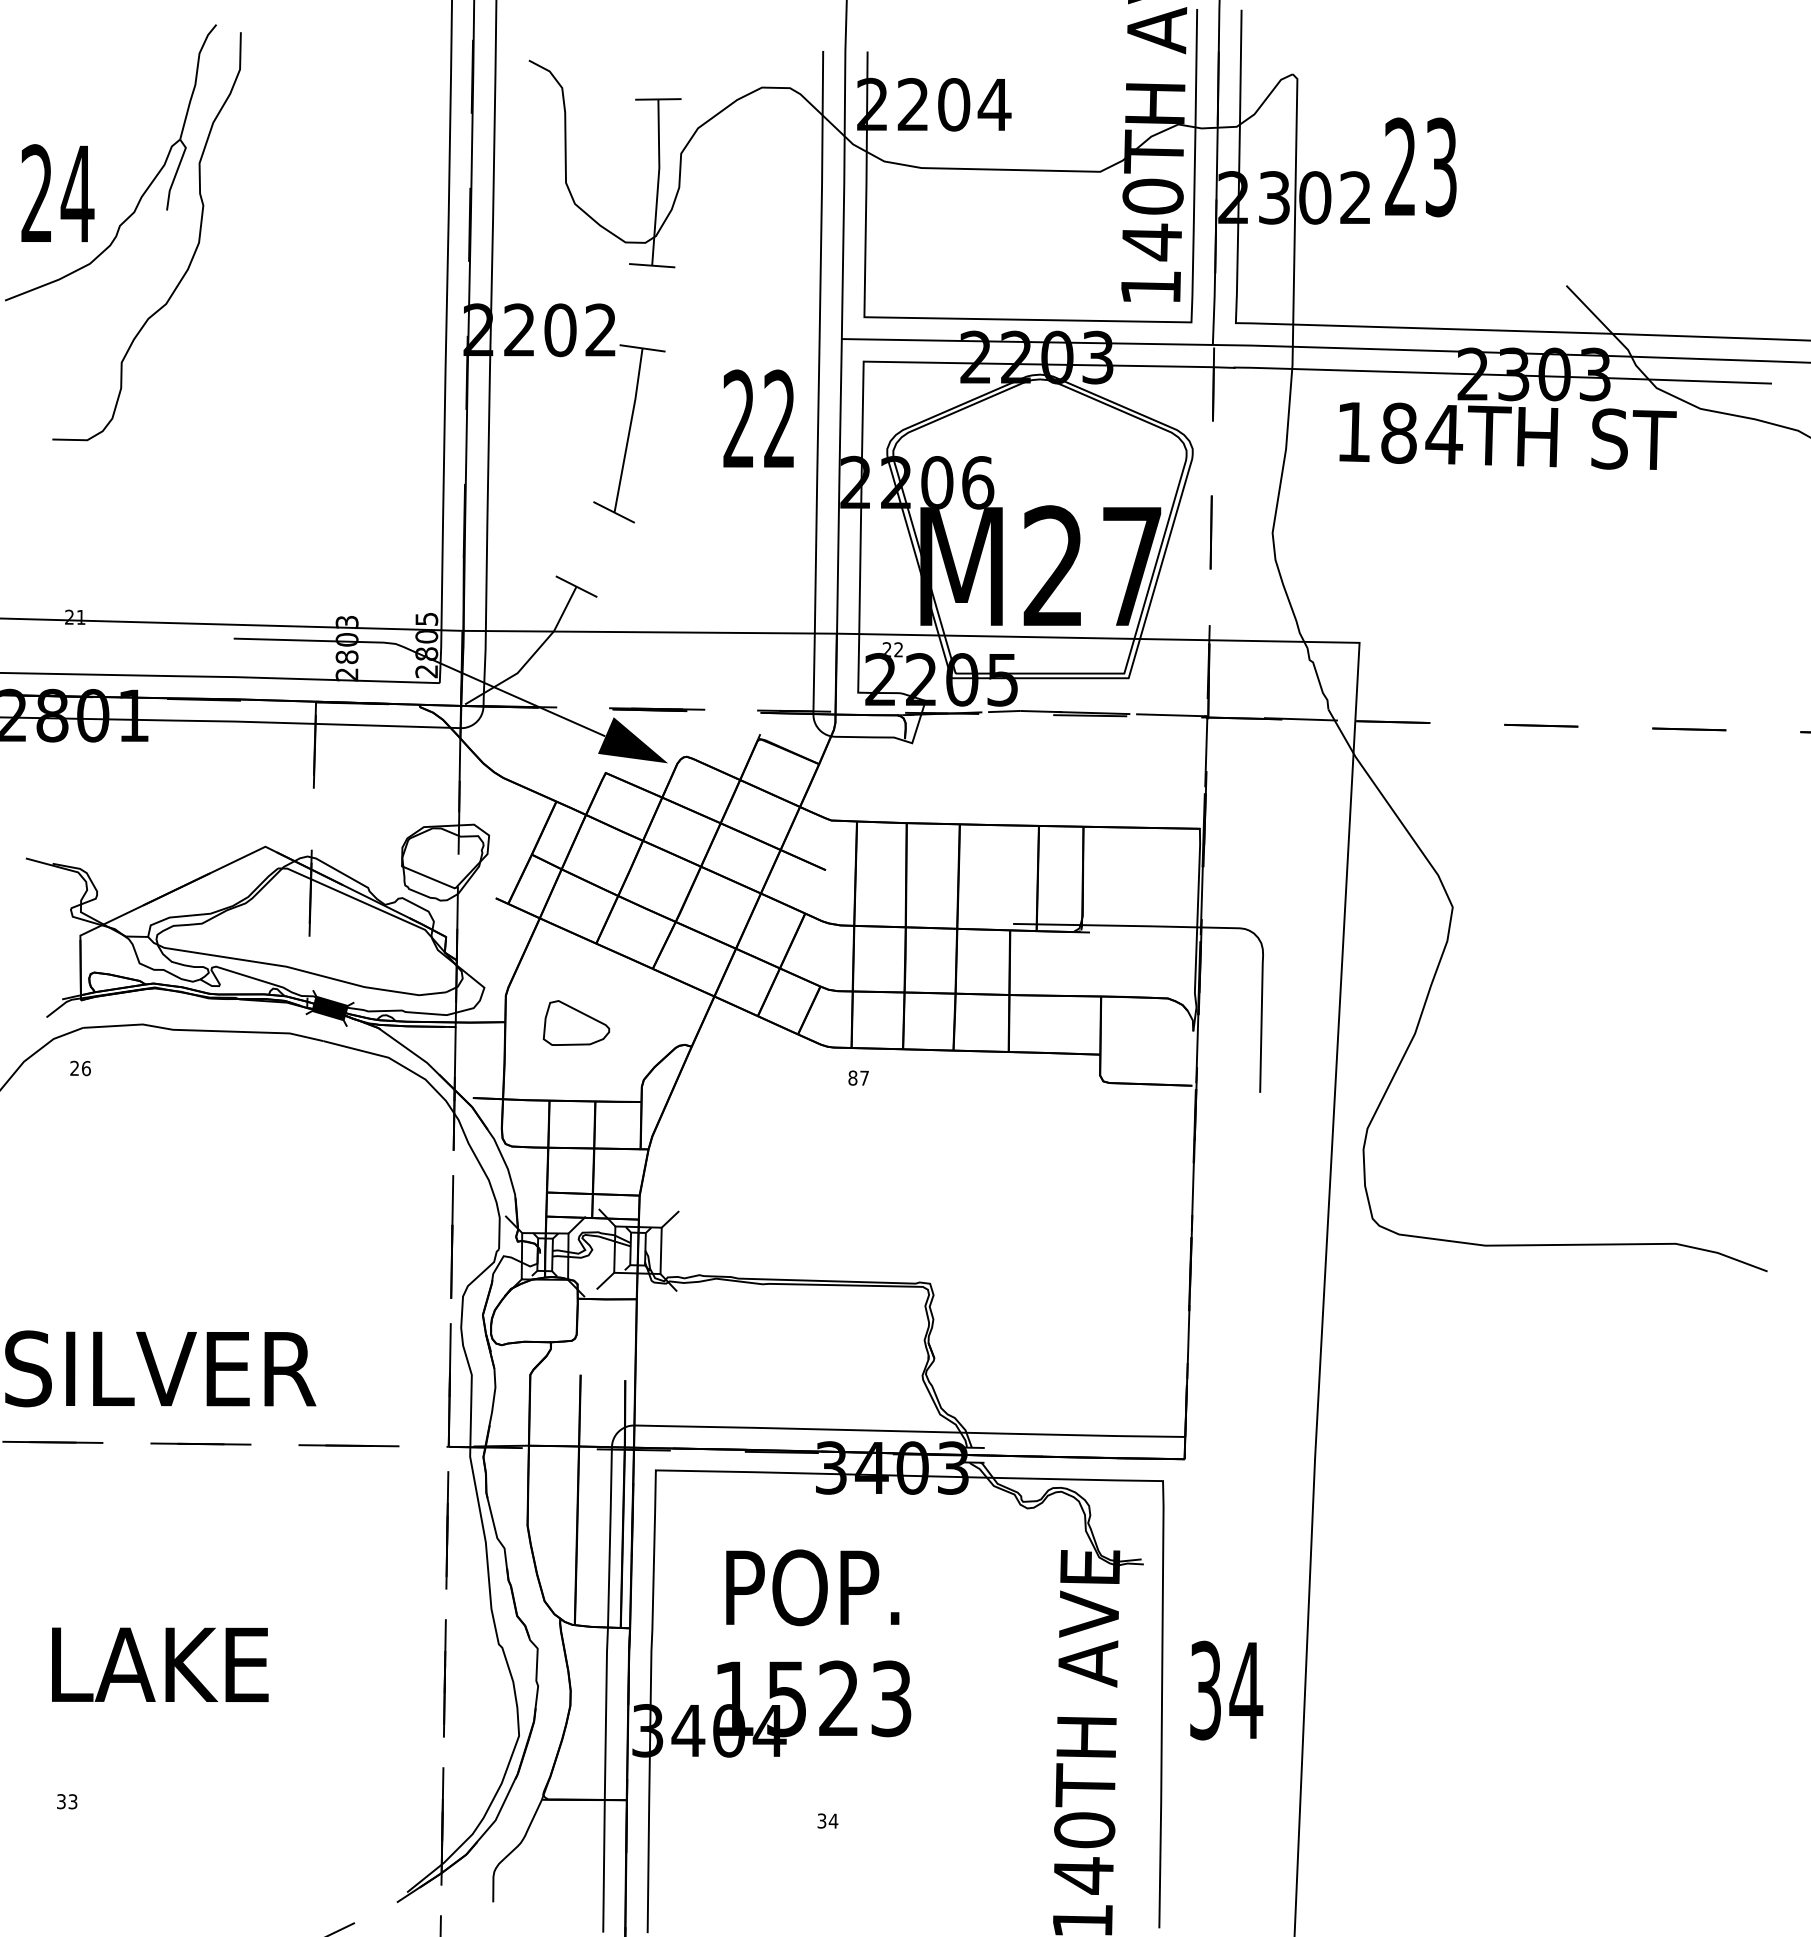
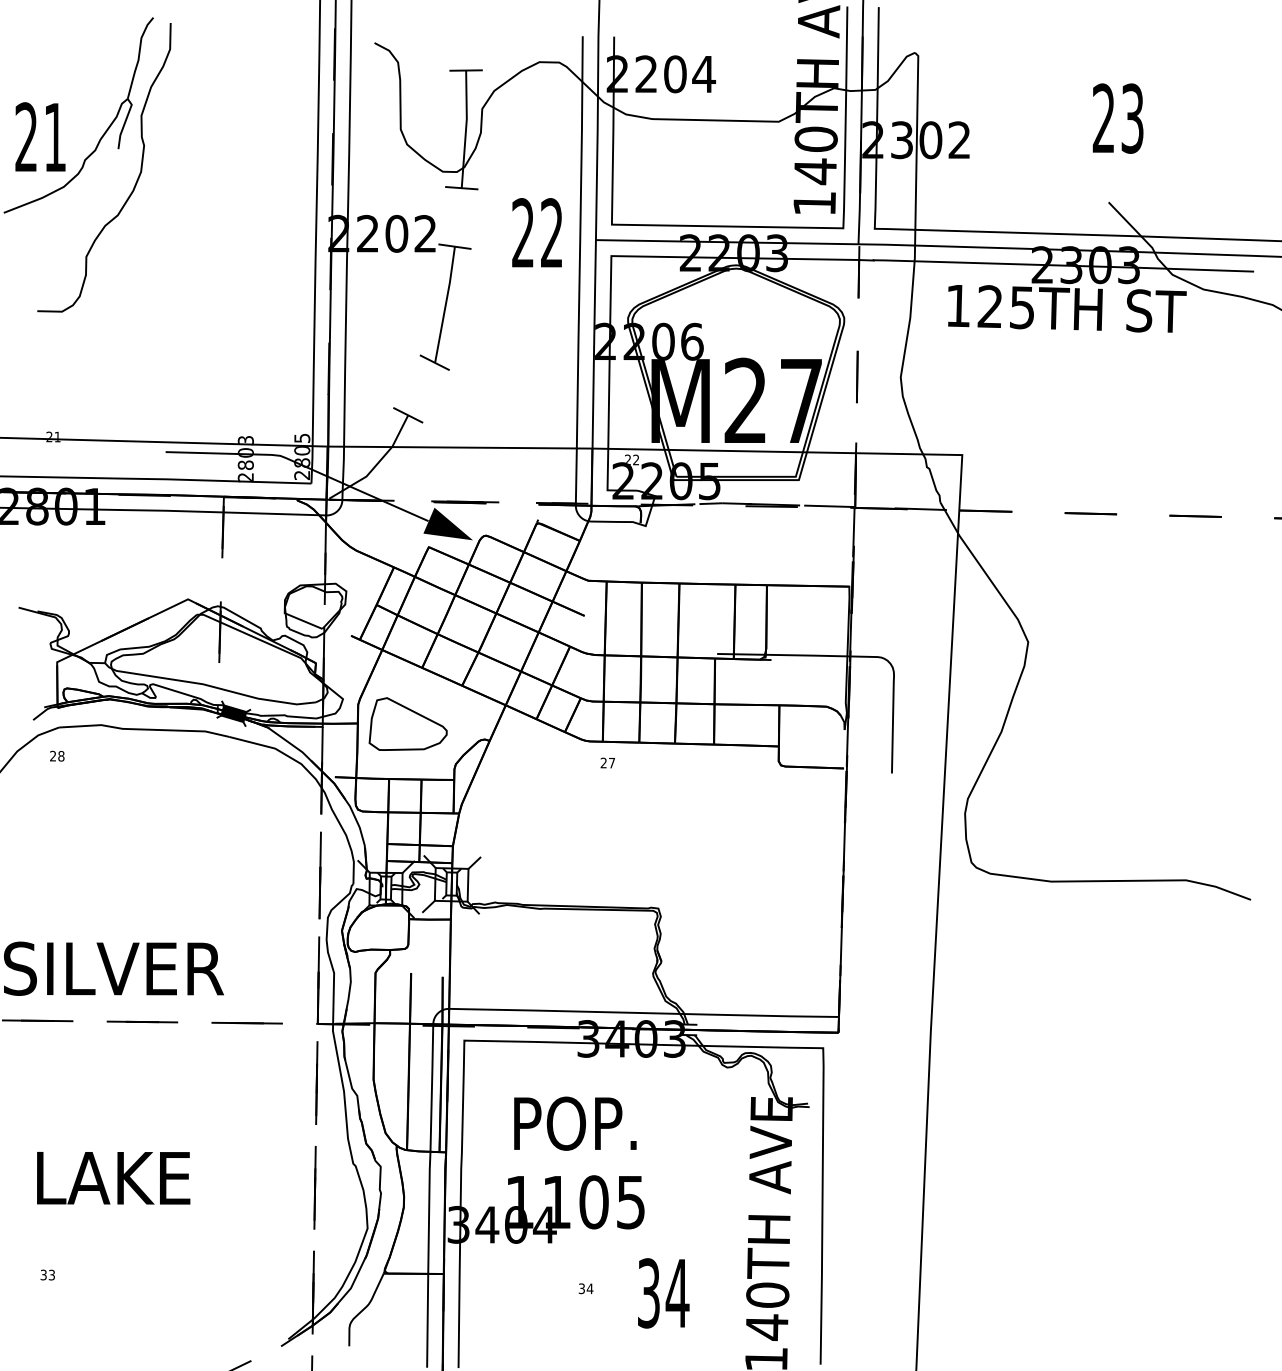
text: (1420, 167) -> (1117, 118), moved
text: (77, 193) -> (55, 137), 24 -> 21
text: (758, 418) -> (536, 232), moved
text: (1422, 433) -> (1006, 306), 184TH -> 125TH
part: (576, 1022) -> (408, 723), size x1.67
text: (85, 1068) -> (60, 756), 26 -> 28
text: (852, 1077) -> (603, 762), 87 -> 27
text: (1226, 1690) -> (663, 1293), moved
text: (839, 1698) -> (594, 1202), 1523 -> 1105

